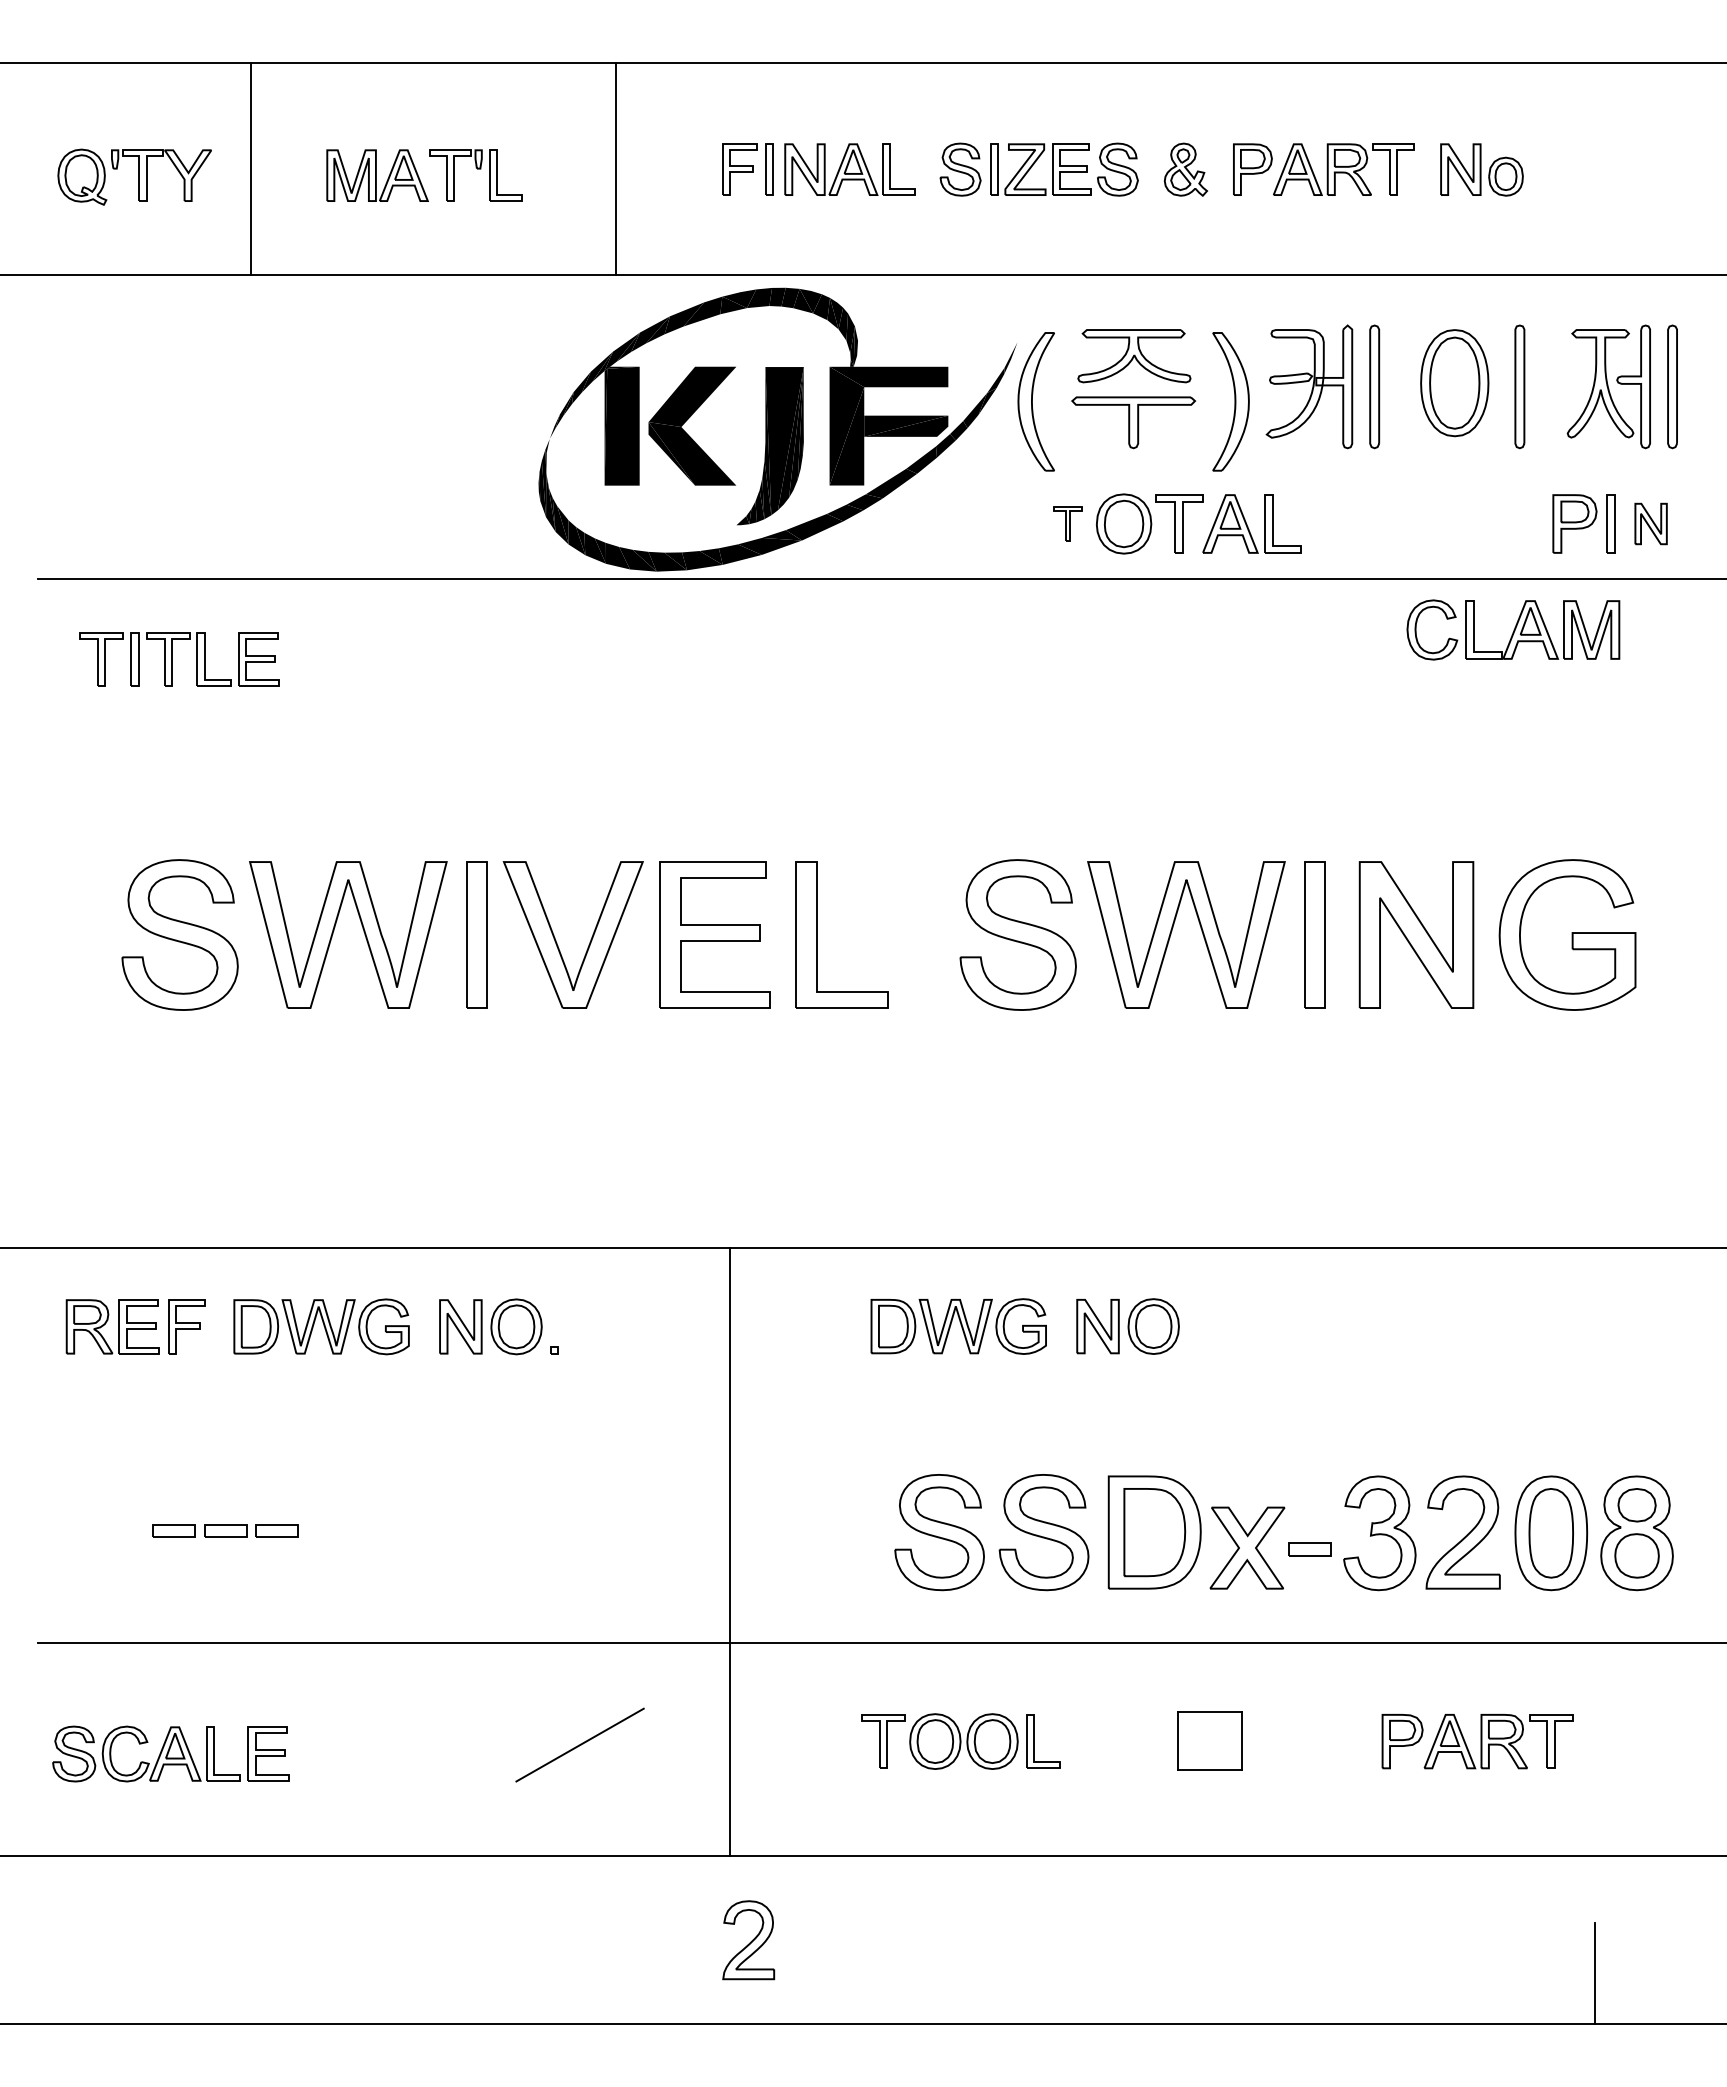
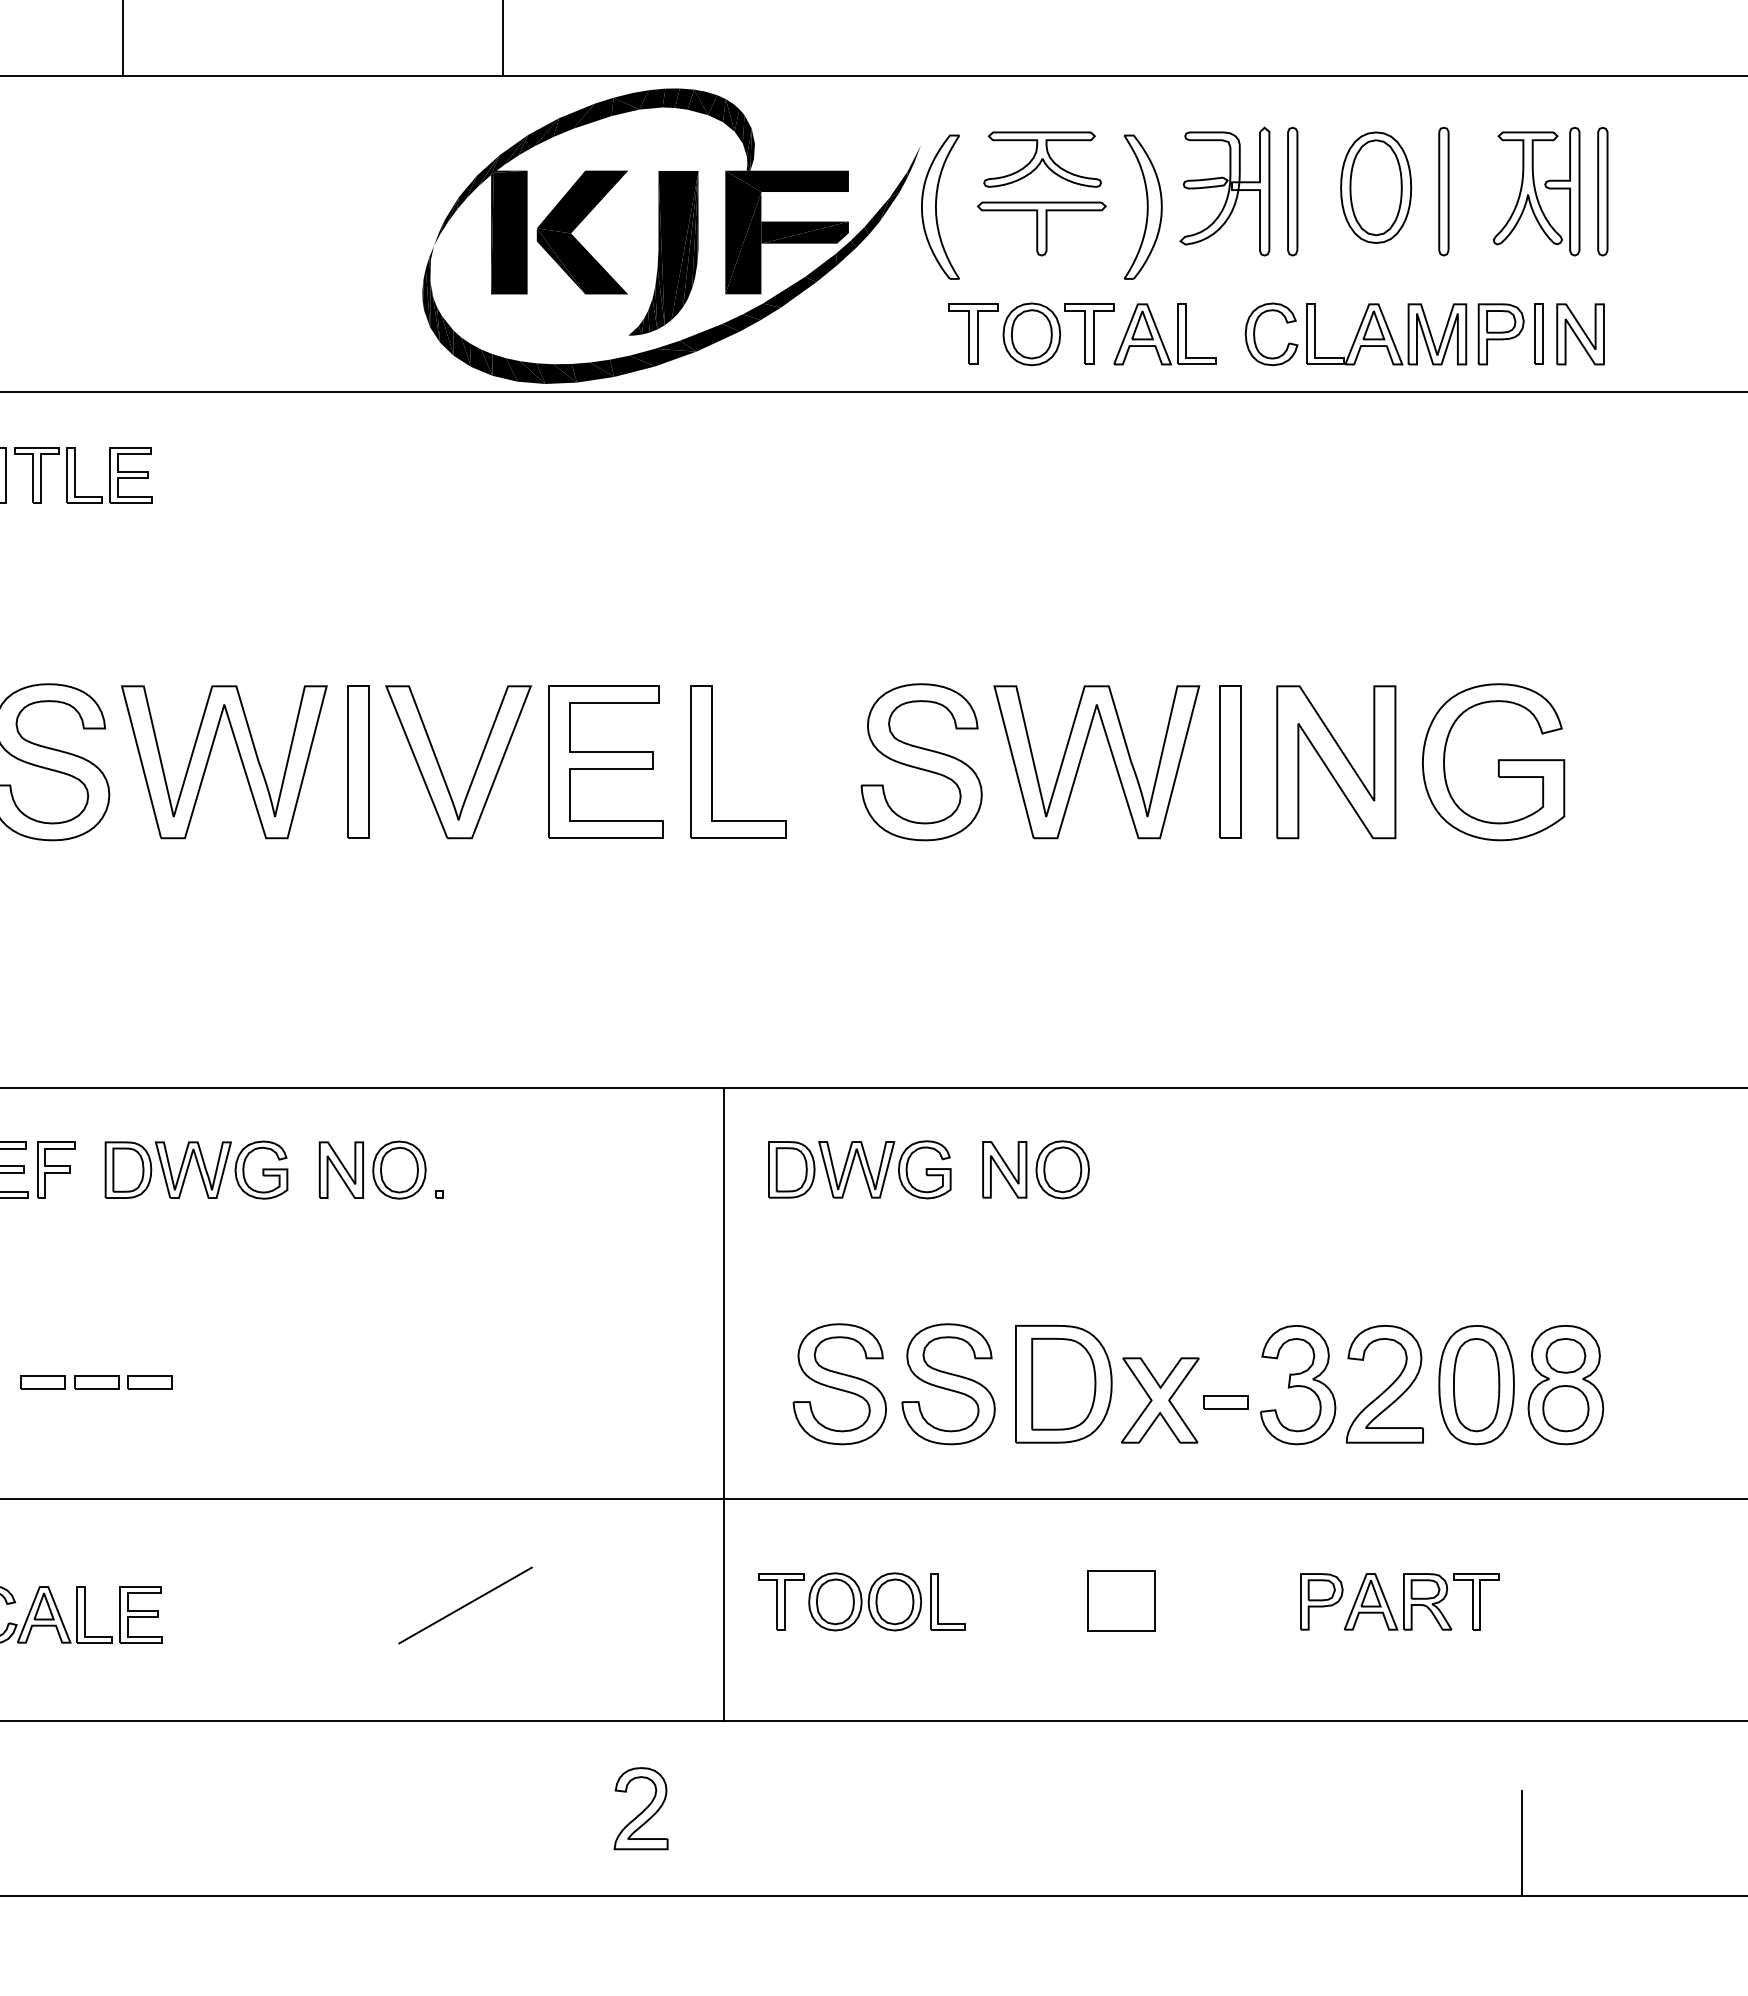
part: (1067, 523) -> (972, 333), size x1.67
part: (1650, 523) -> (1579, 333), size x1.43
part: (1513, 629) -> (1356, 333), moved
line: (730, 1551) -> (724, 1404), moved

